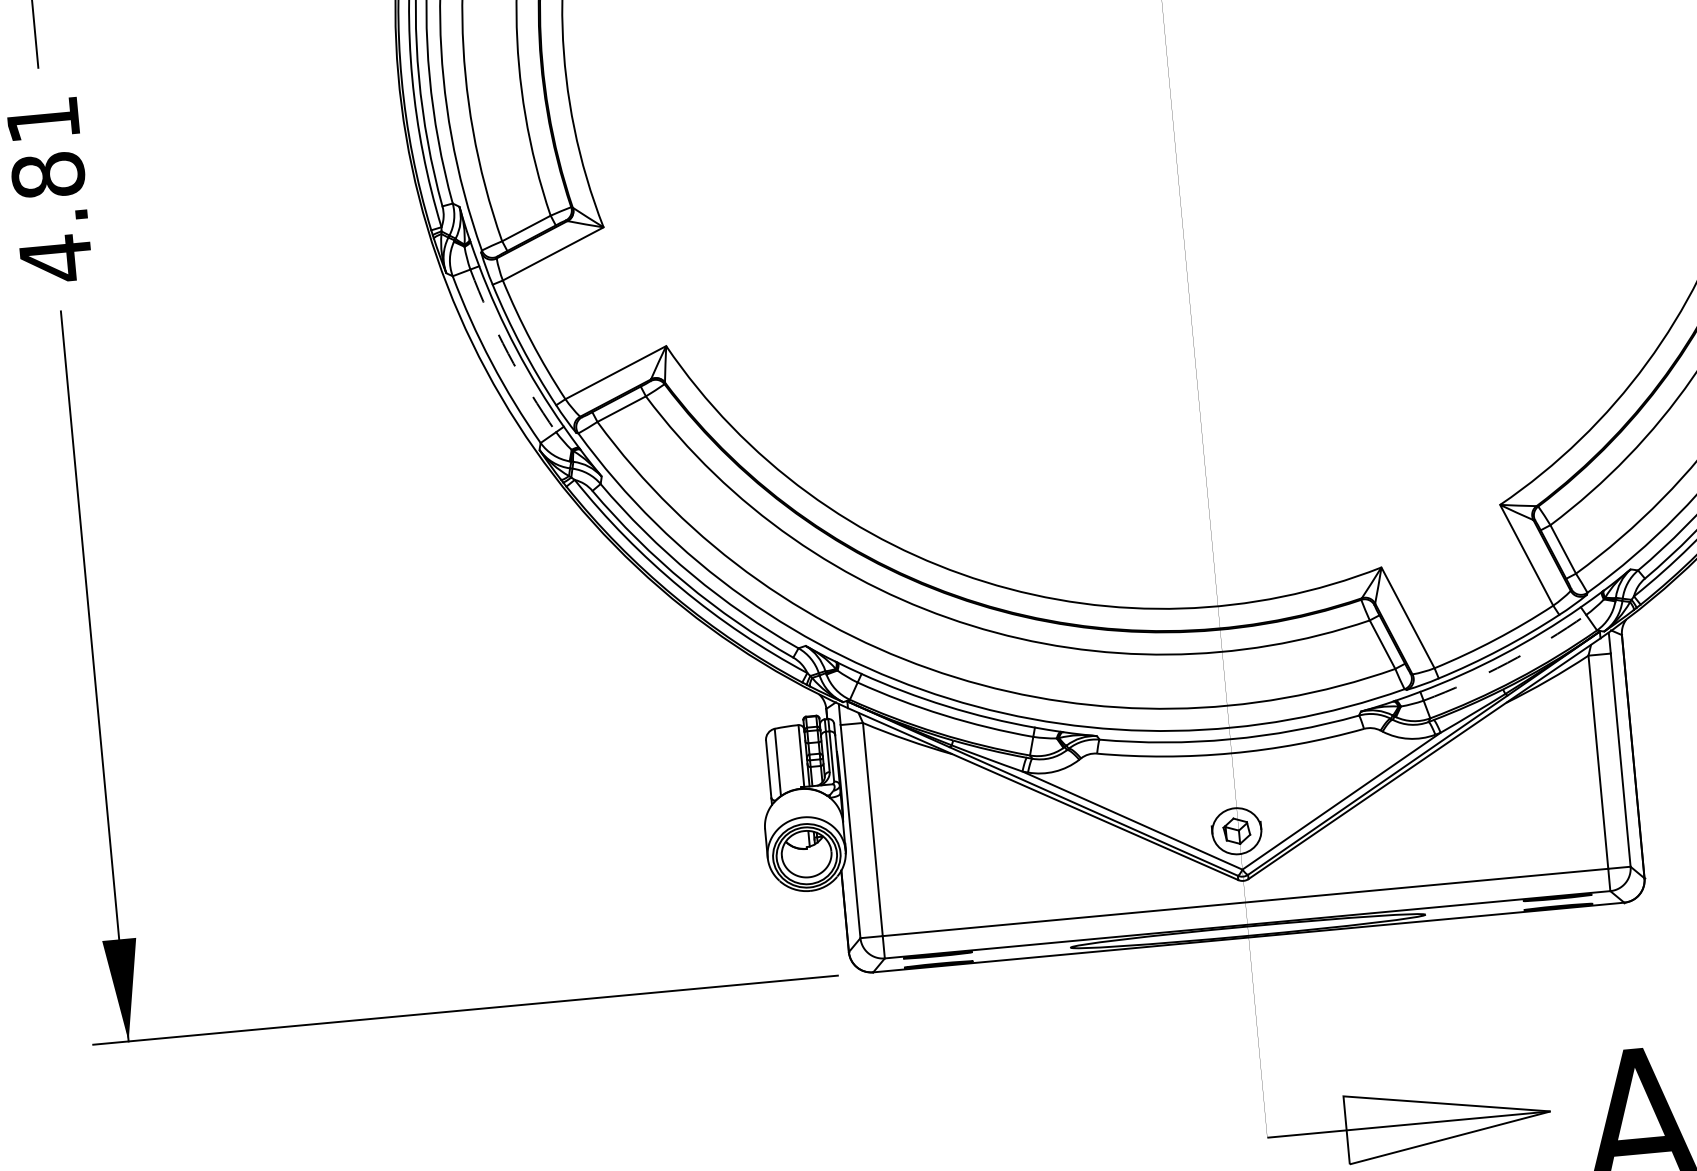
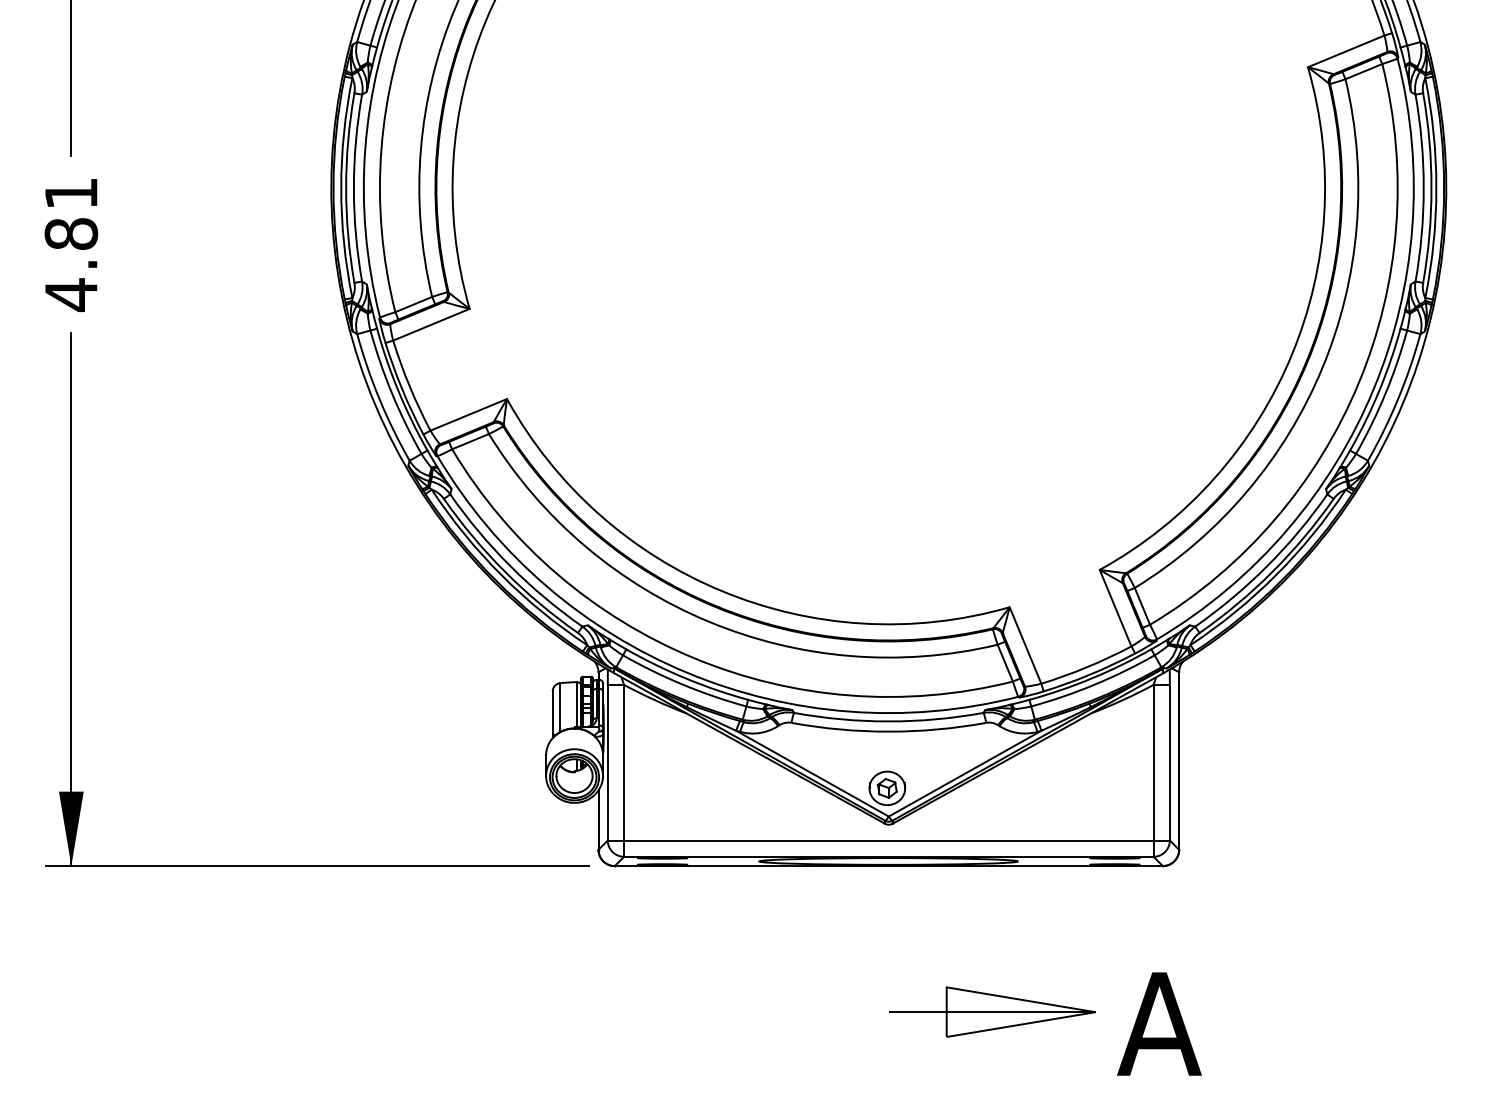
arc: (508, 353) -> (392, 393), dashed -> solid
arc: (1507, 662) -> (1094, 684), dashed -> solid

